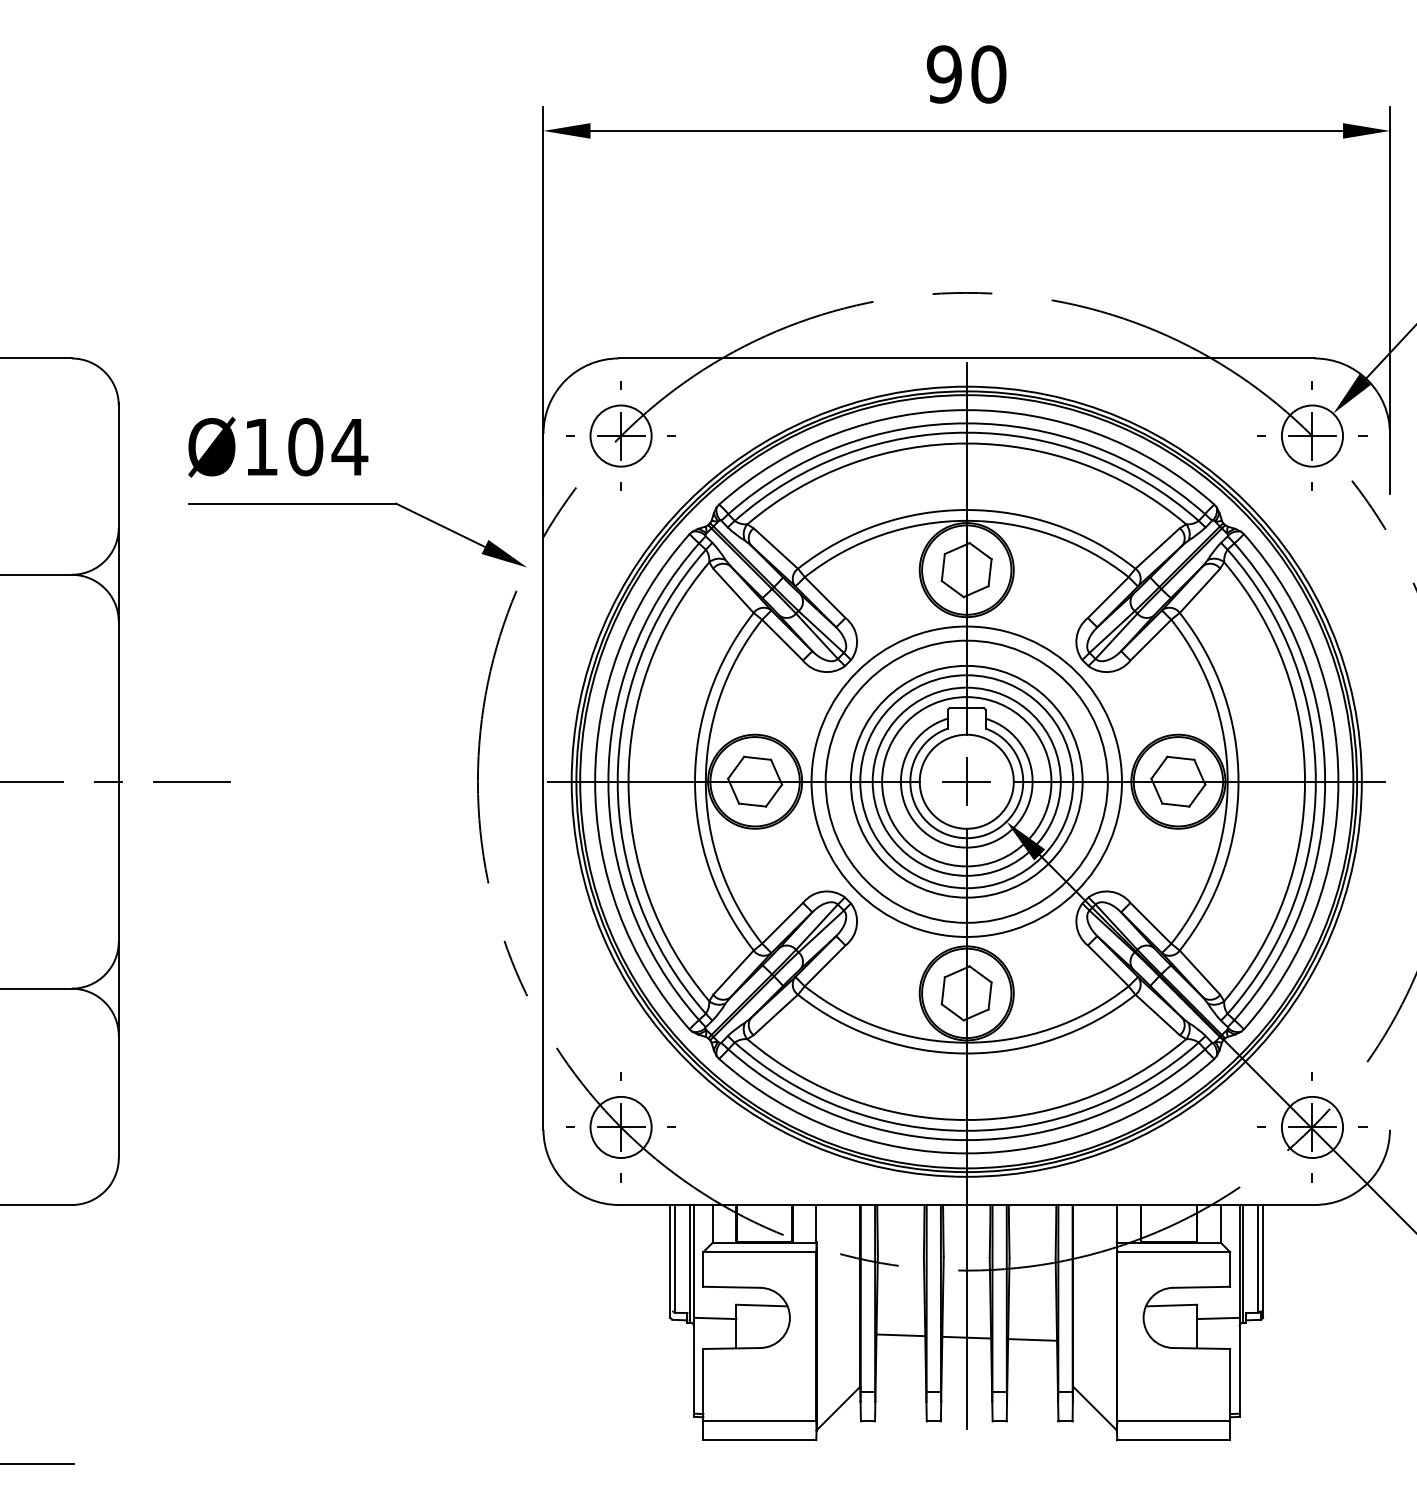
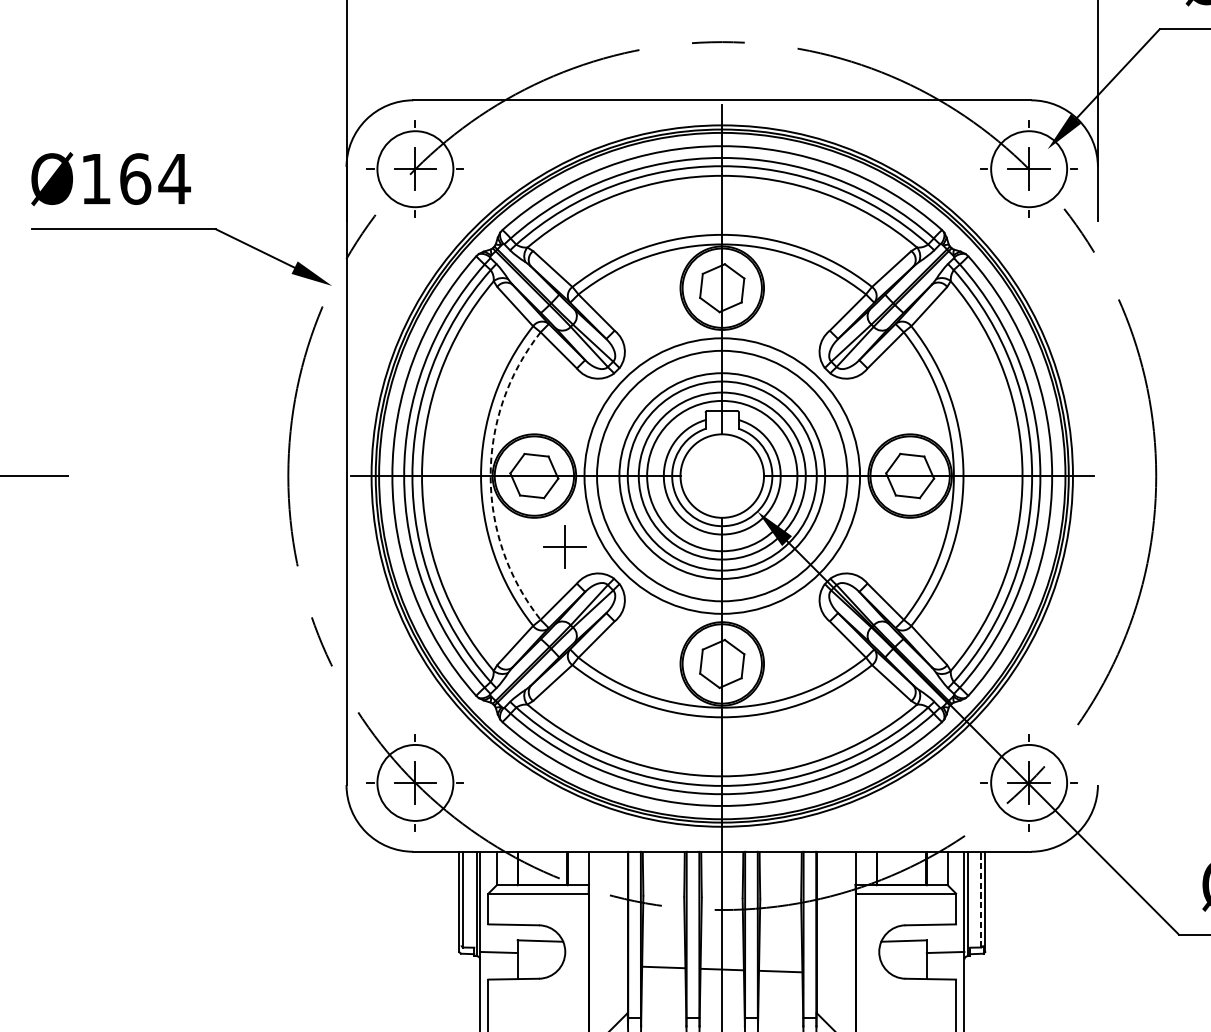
circle: (620, 435) -> (414, 168), size x1.4
circle: (1312, 435) -> (1029, 168), size x1.4
text: (305, 447) -> (135, 179), Ø104 -> Ø164
arc: (705, 781) -> (490, 475), solid -> dashed
part: (966, 781) -> (564, 546), moved
circle: (620, 1127) -> (414, 782), size x1.4
circle: (1312, 1127) -> (1029, 782), size x1.4
line: (1258, 1258) -> (981, 899), solid -> dashed

